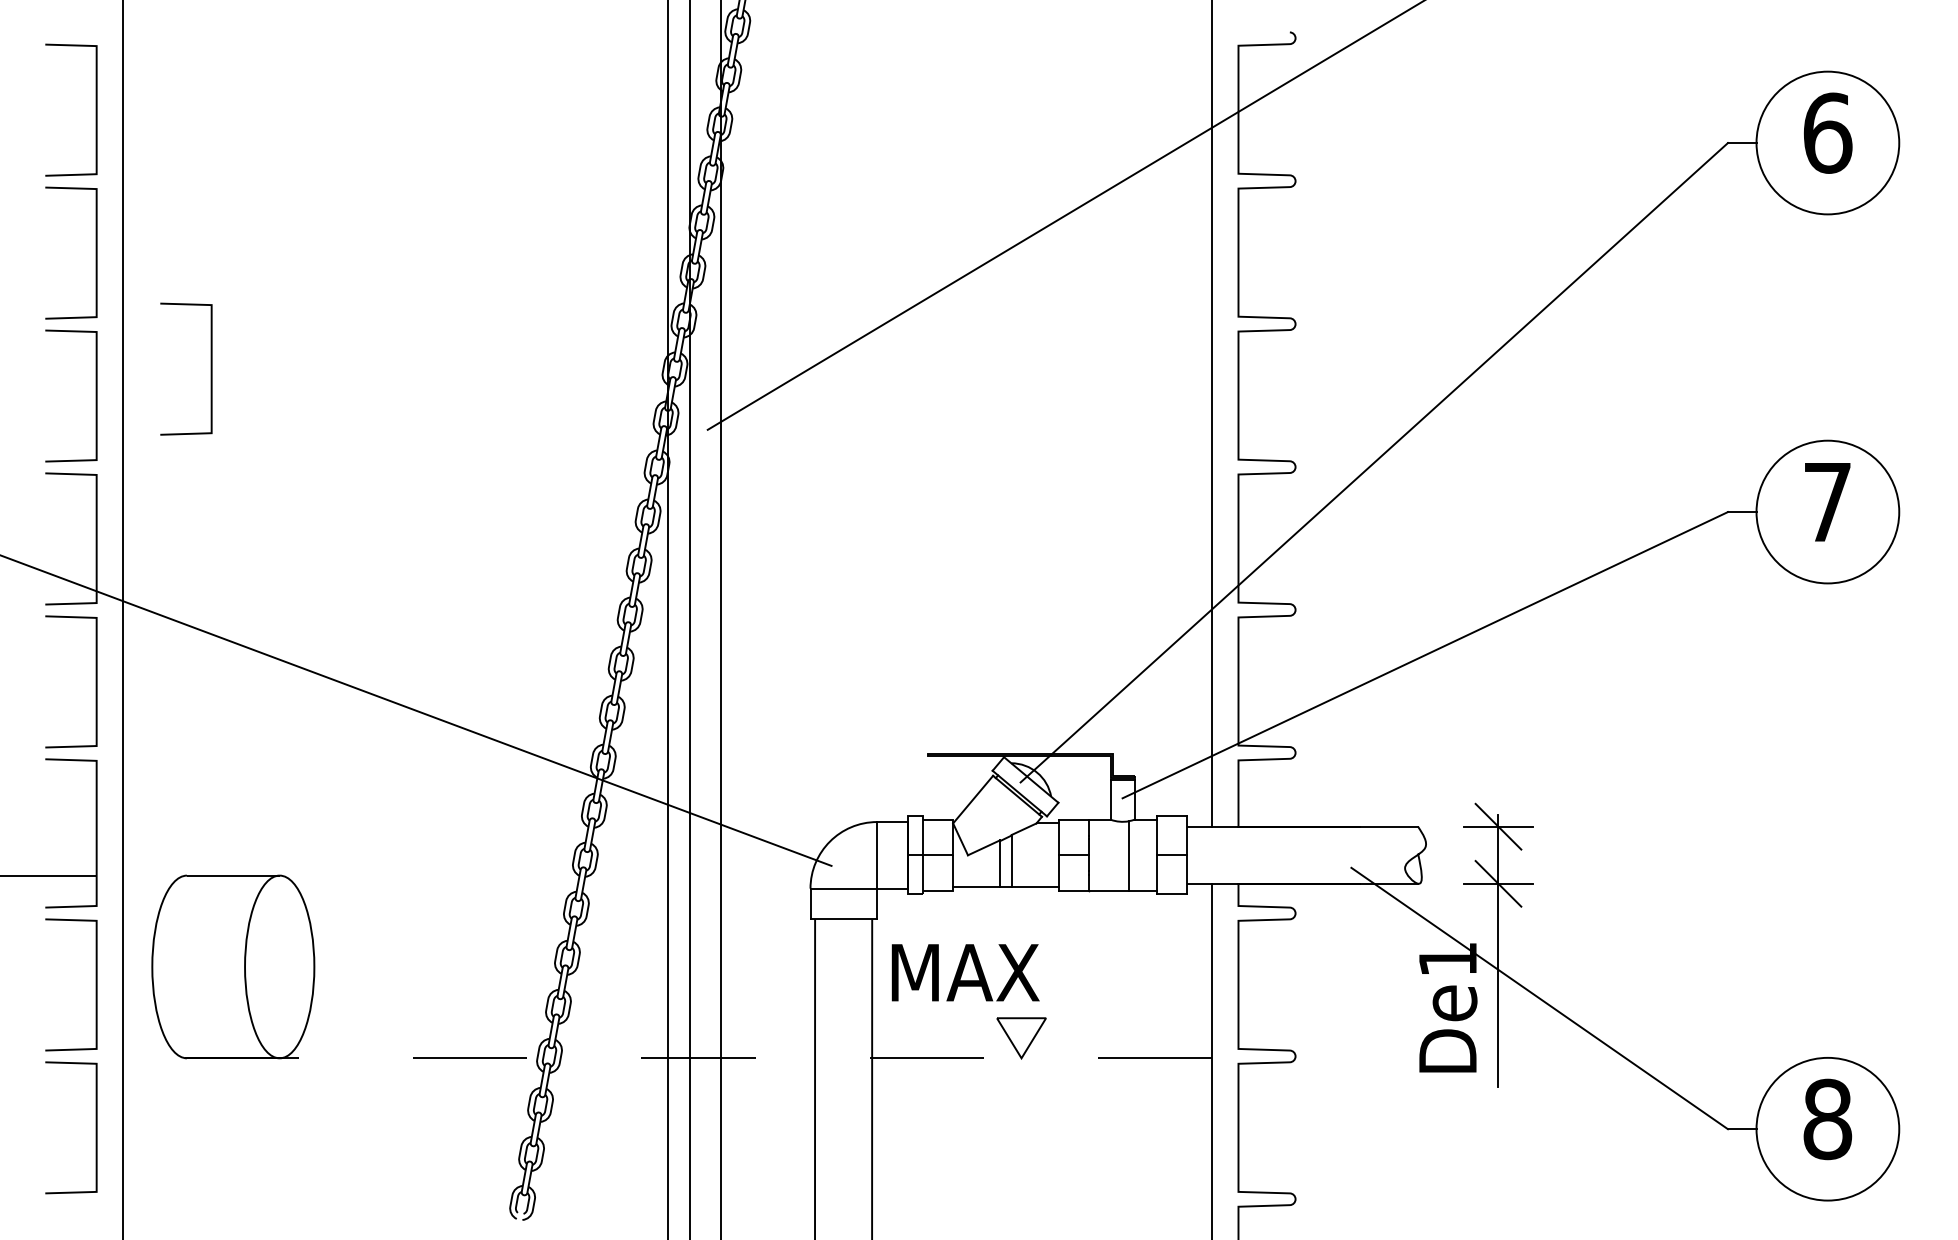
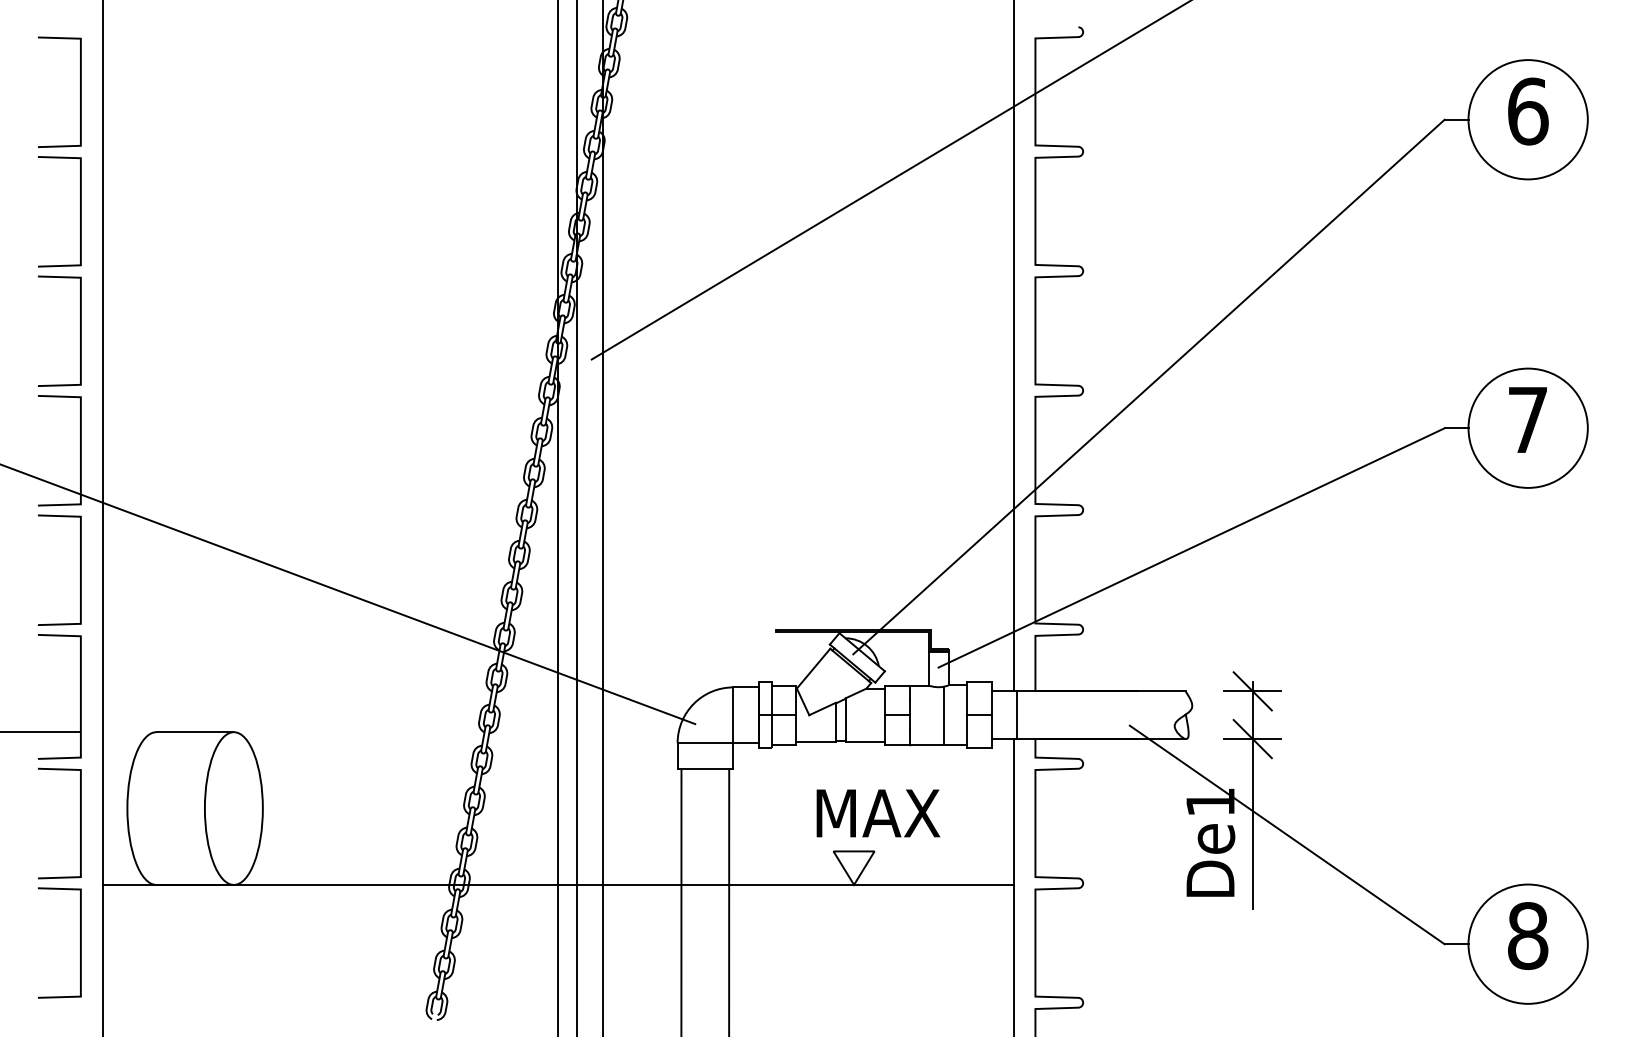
line: (210, 368) -> (176, 308), removed
line: (1216, 854) -> (1017, 714), added
text: (965, 972) -> (878, 813), moved
line: (667, 1058) -> (558, 885), dashed -> solid

